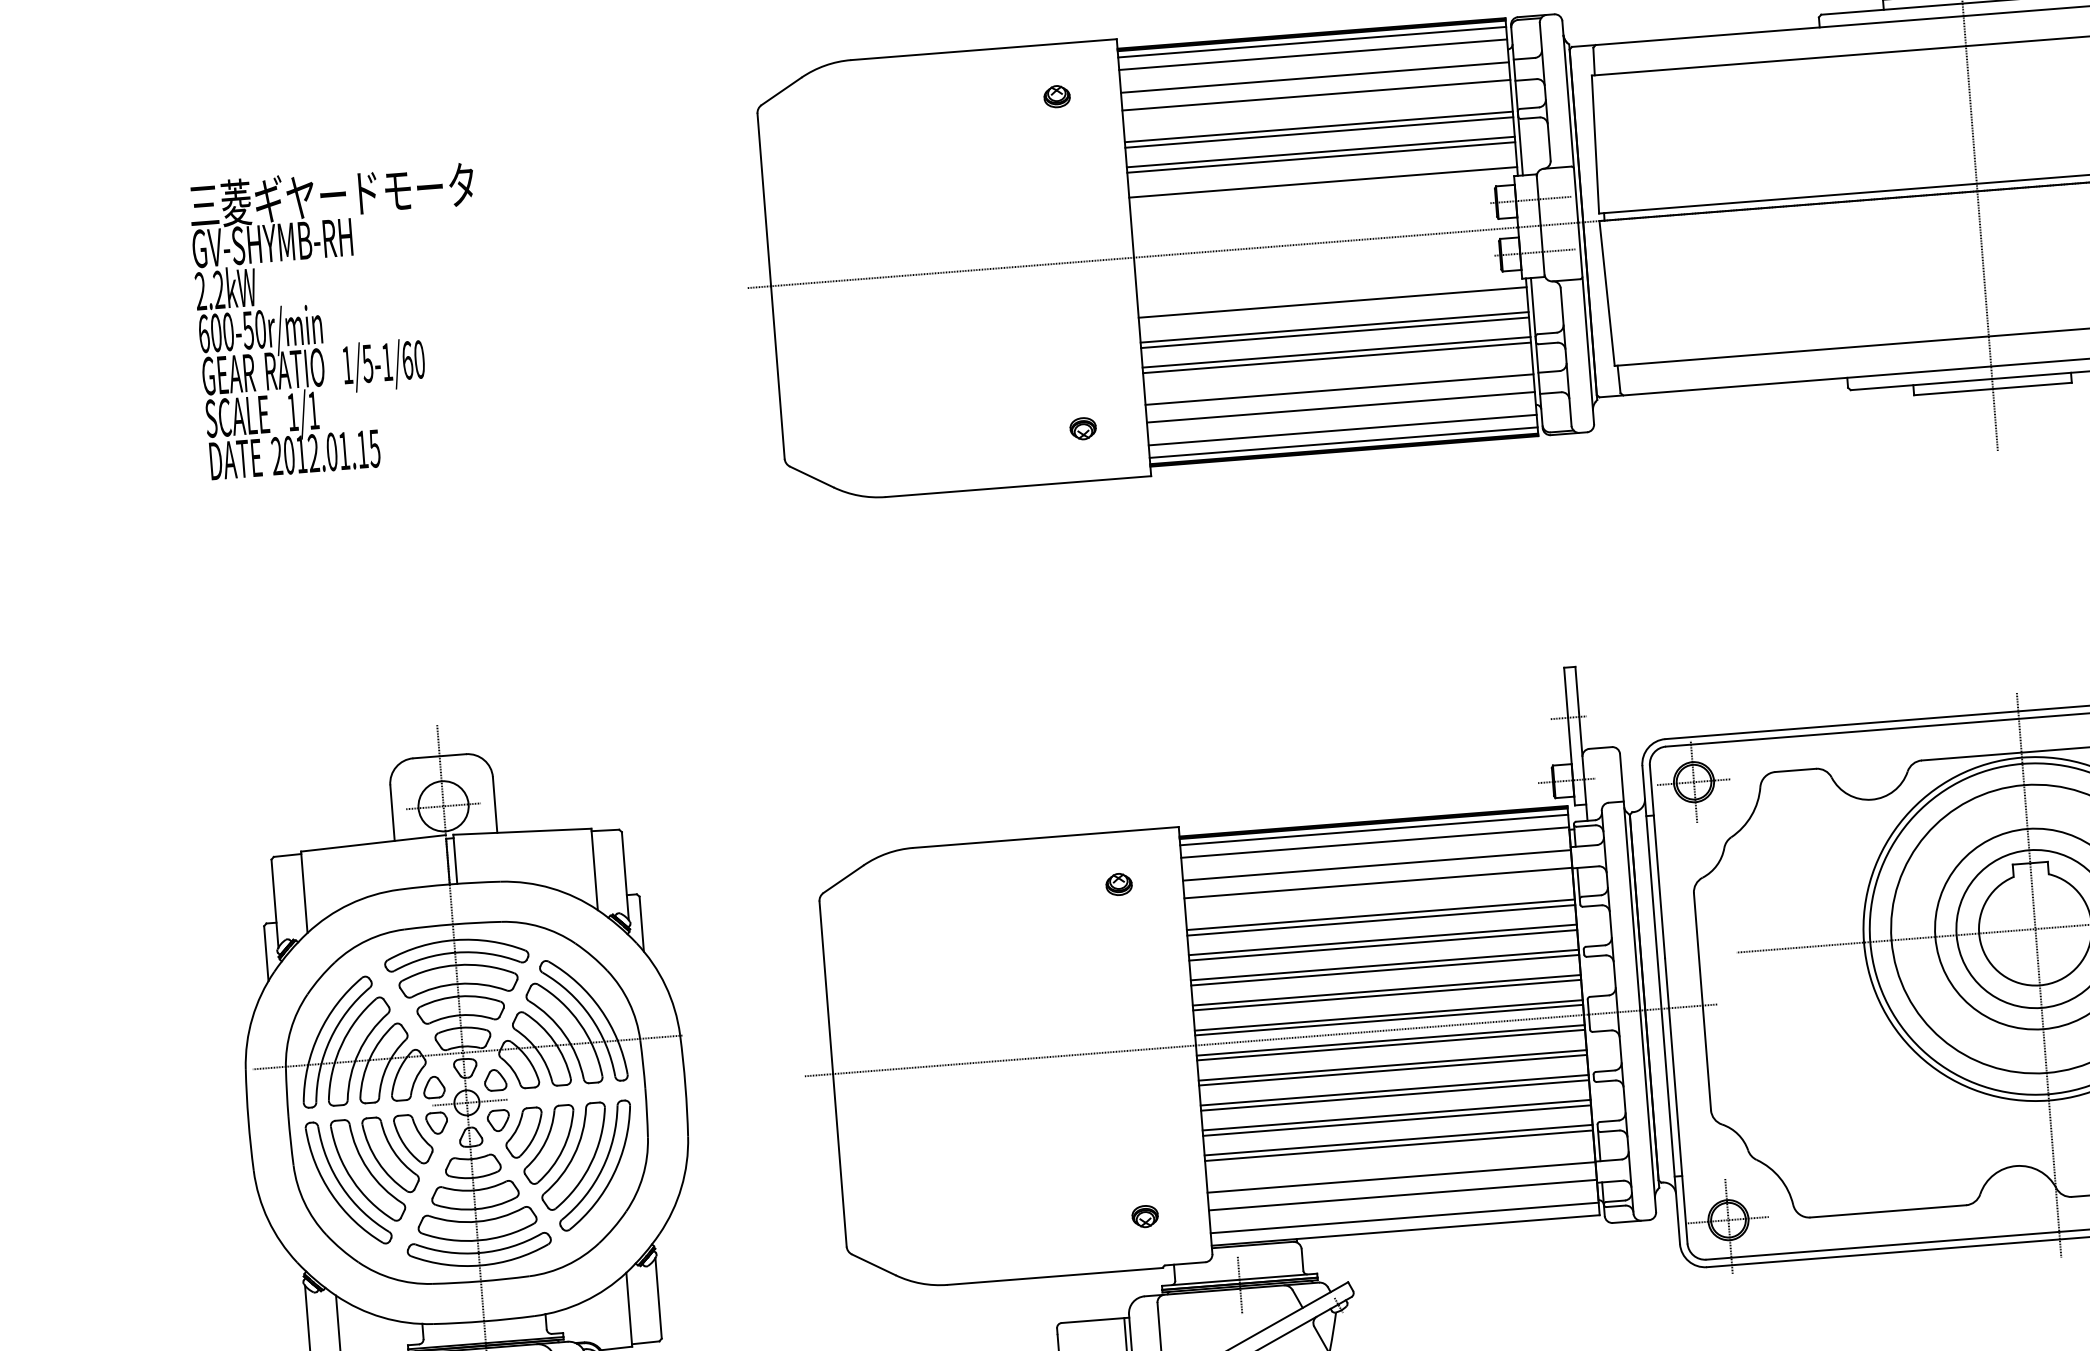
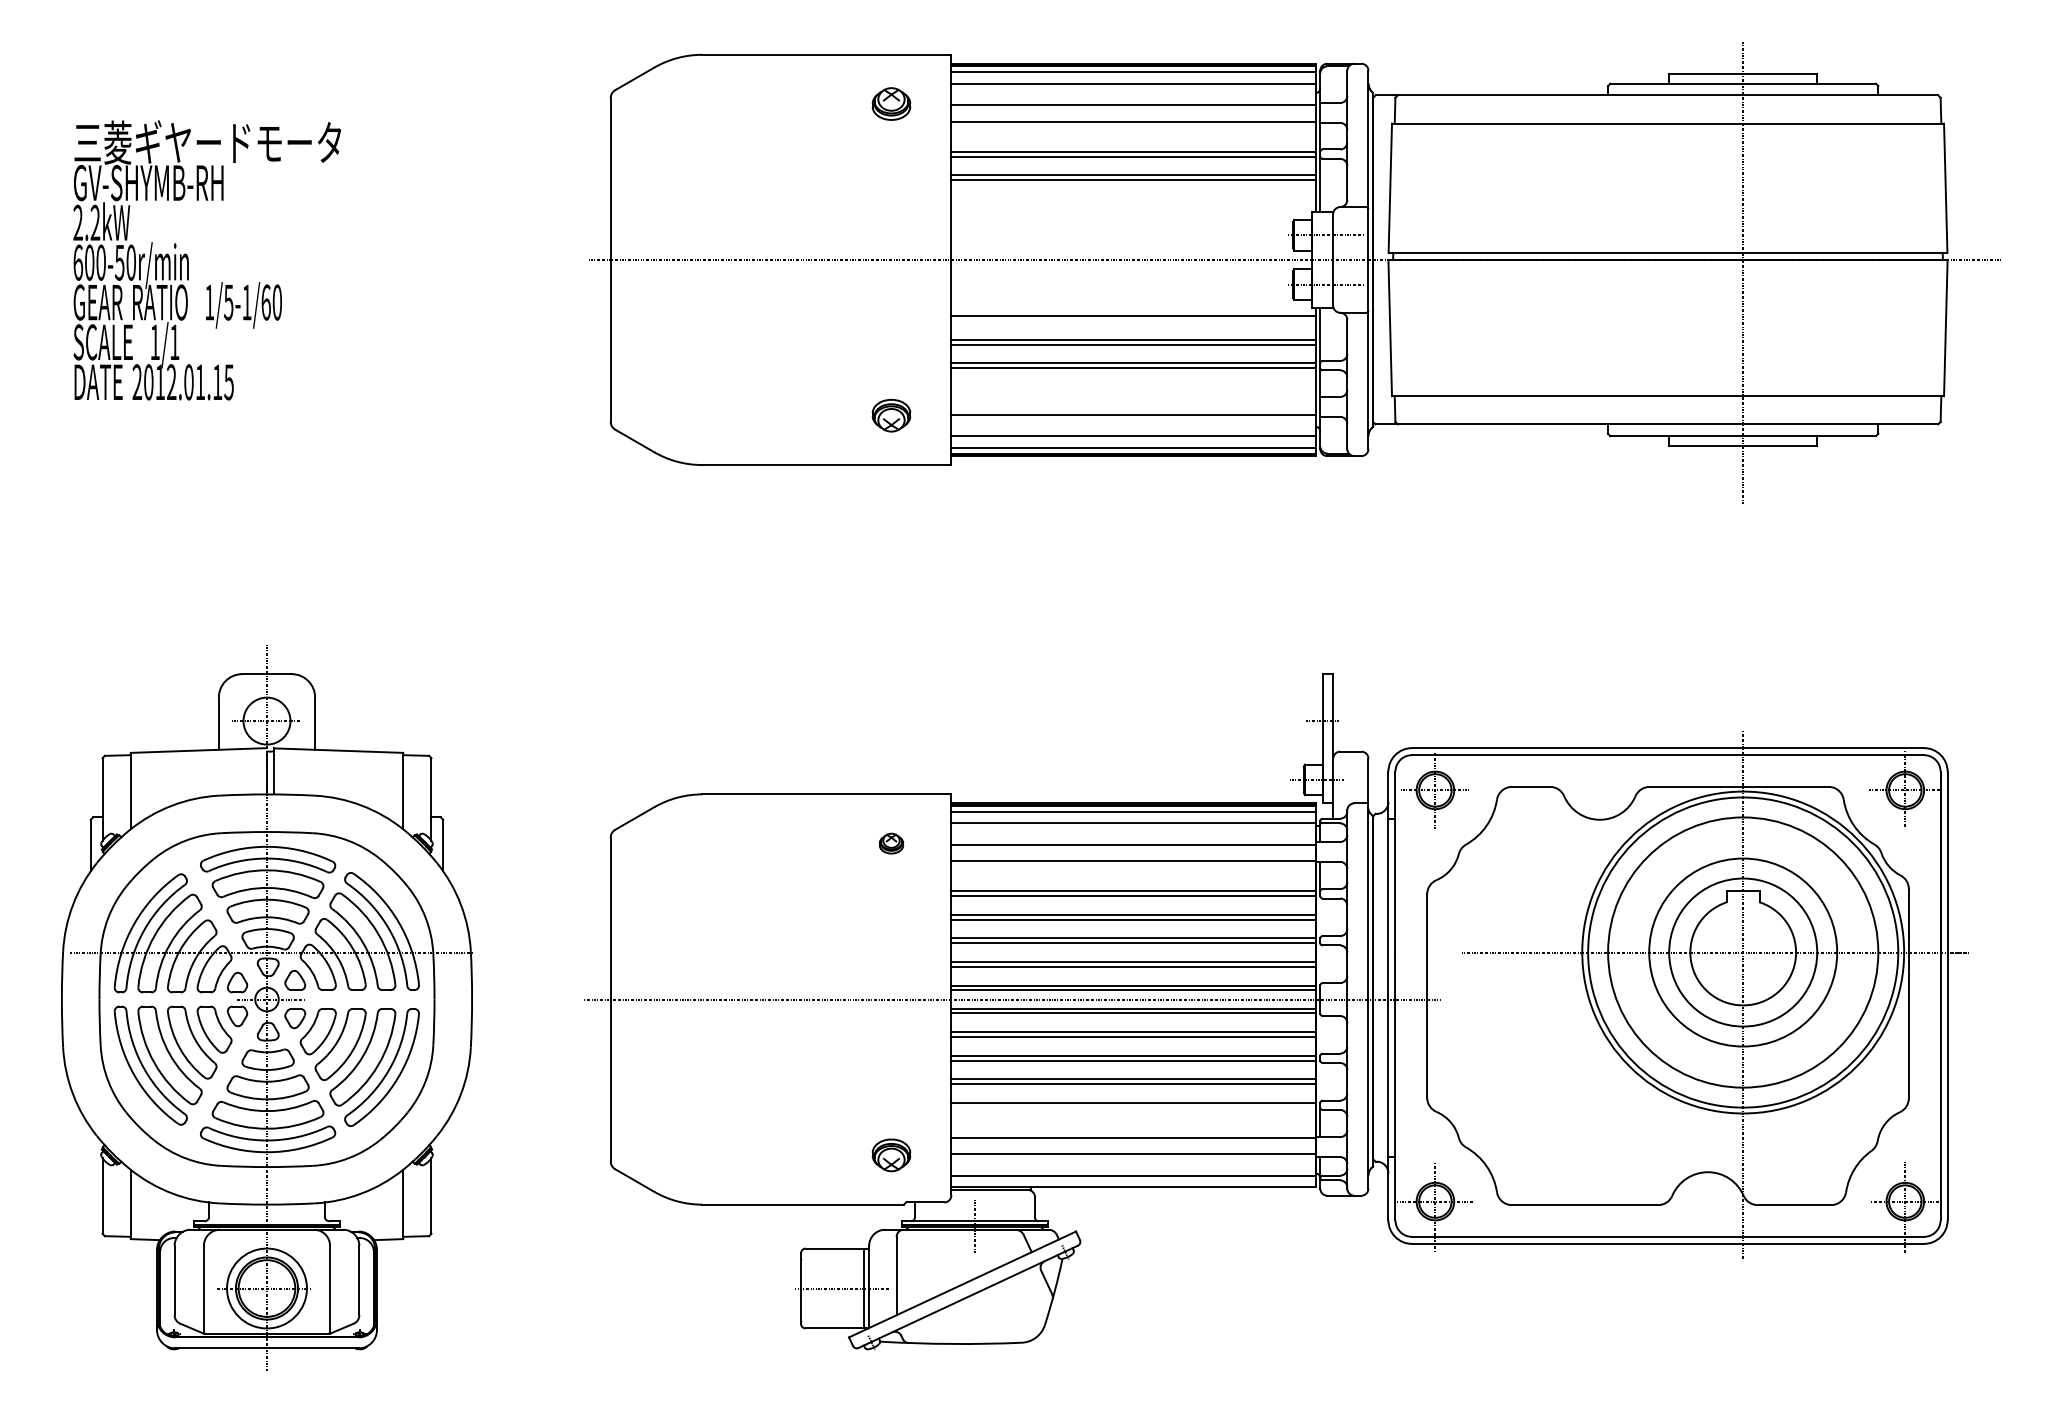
part: (1057, 96) -> (891, 103), size x1.6
line: (1323, 182) -> (1133, 203), removed
line: (1339, 390) -> (1133, 398), removed
part: (1083, 428) -> (891, 415), size x1.6
line: (1398, 1145) -> (1133, 1107), removed
part: (1145, 1216) -> (891, 1155), size x1.6

